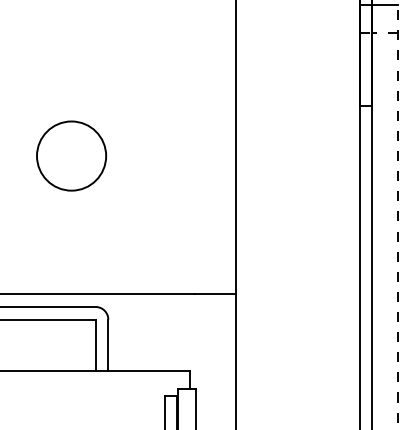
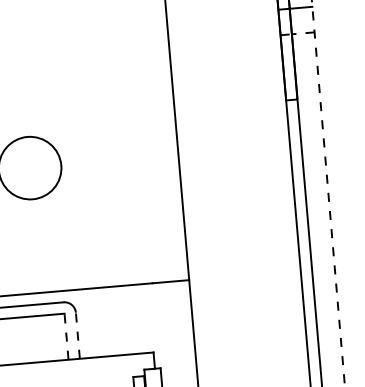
line: (95, 345) -> (66, 337), solid -> dashed
line: (108, 345) -> (78, 336), solid -> dashed

